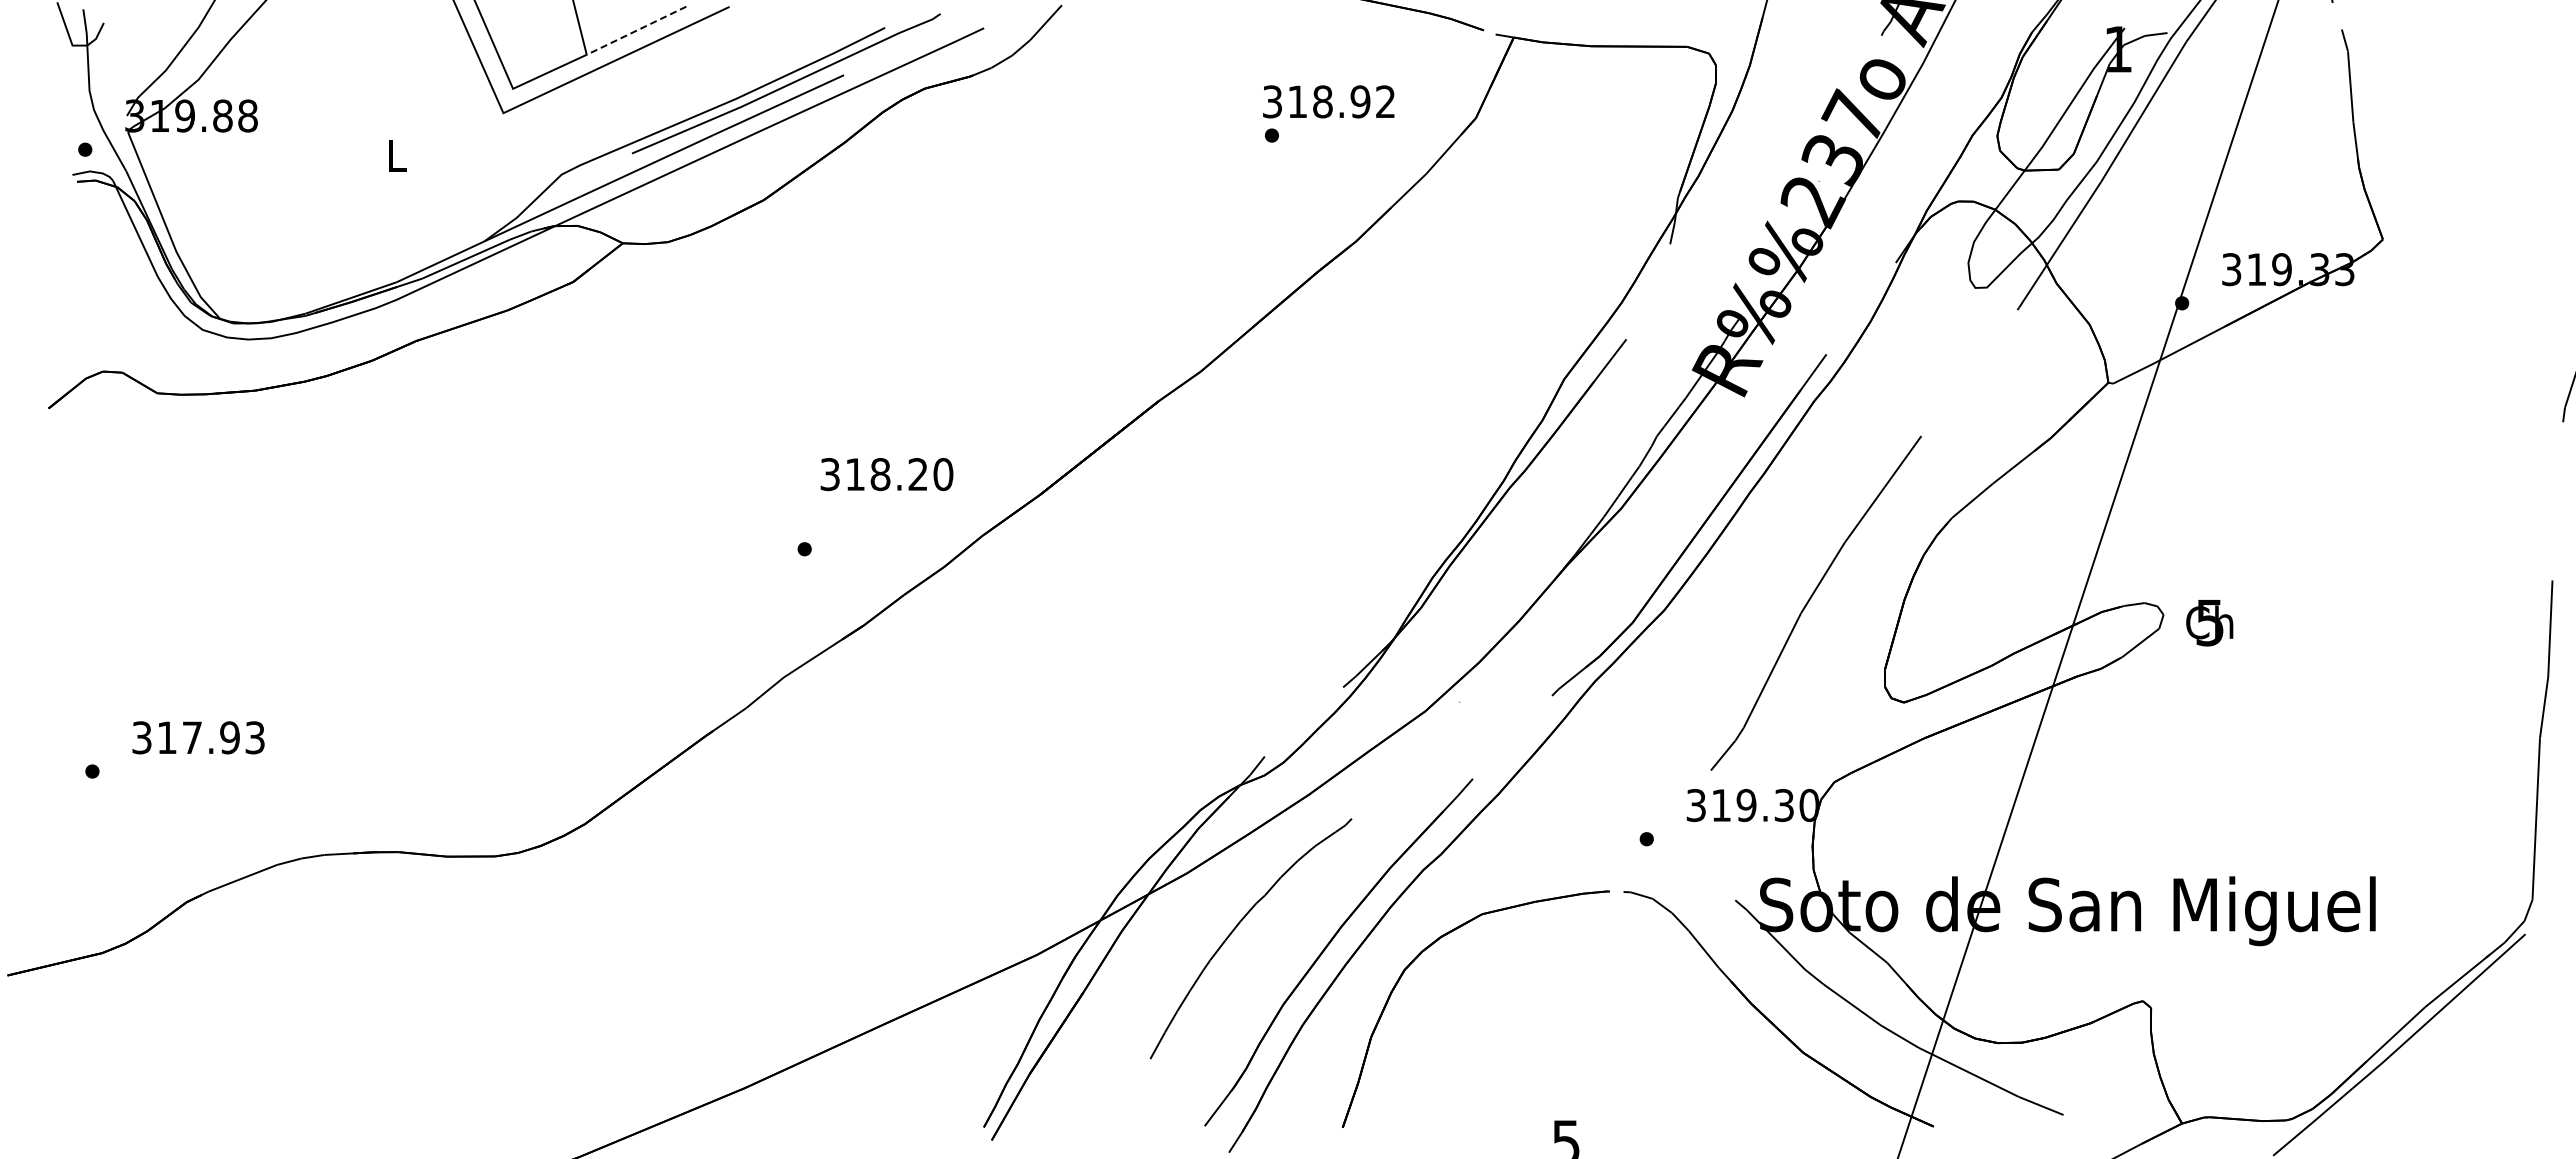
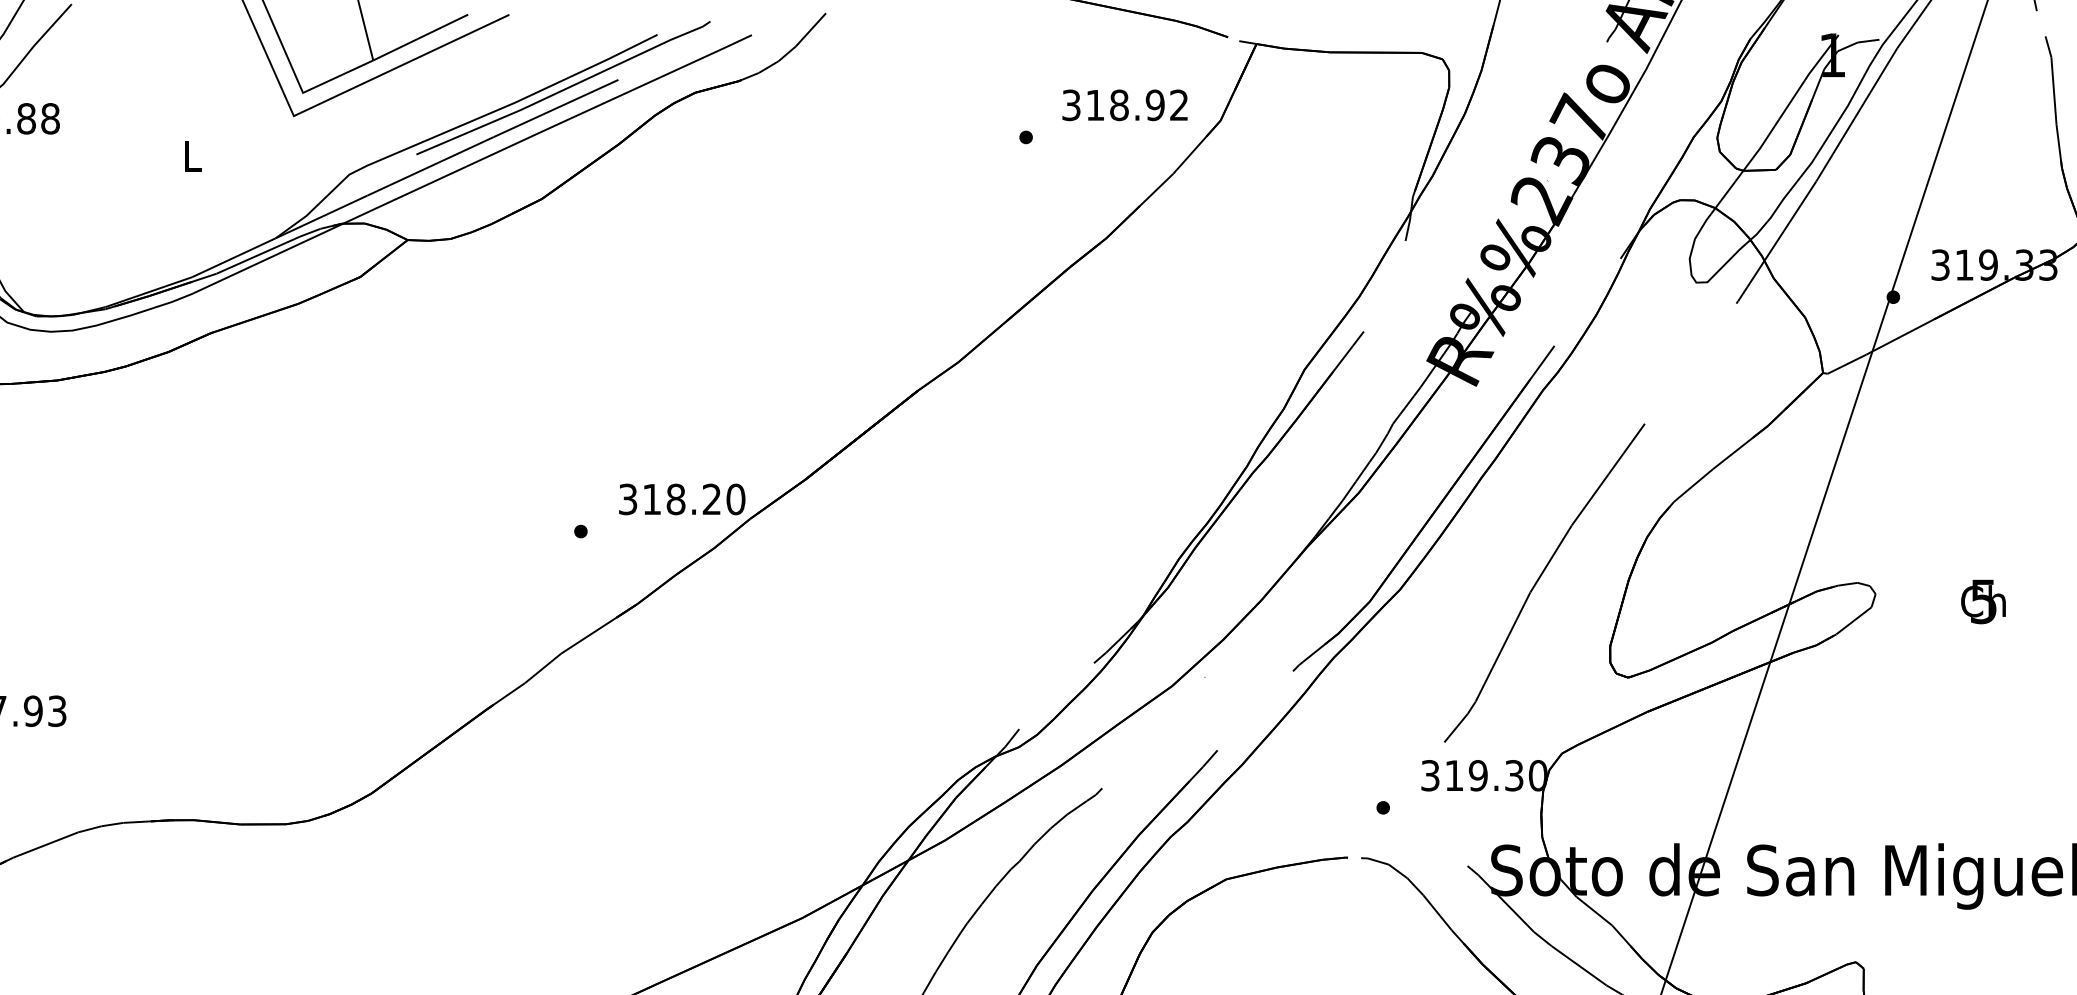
line: (636, 30) -> (420, 37), dashed -> solid
text: (1328, 101) -> (1124, 104), moved
text: (886, 474) -> (681, 499), moved
text: (2209, 623) -> (1983, 602), moved

